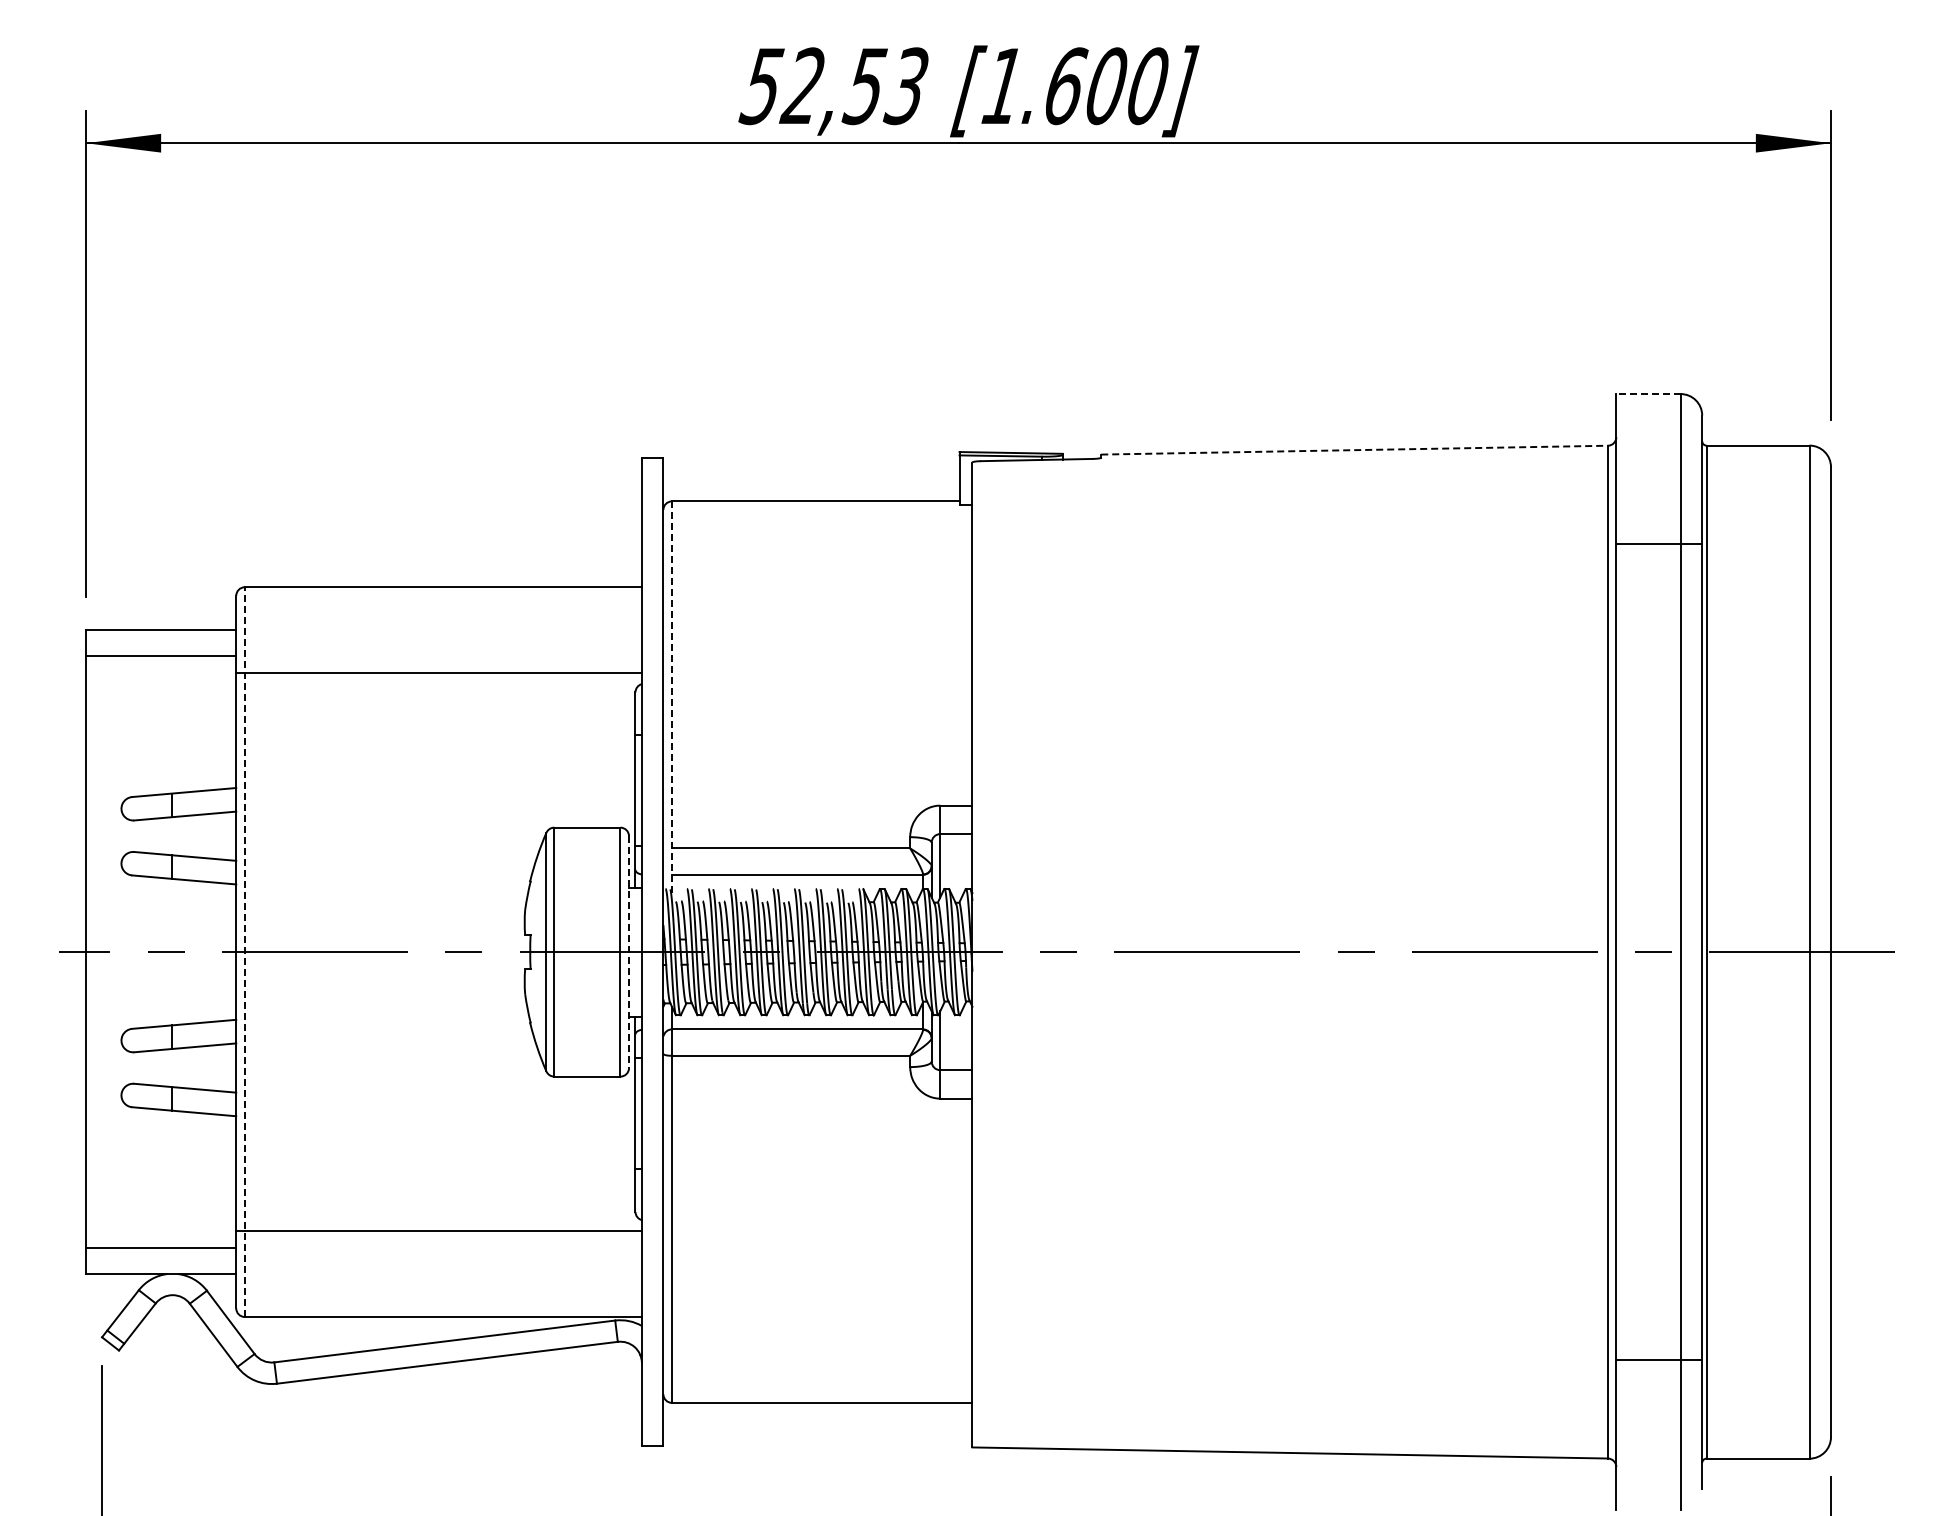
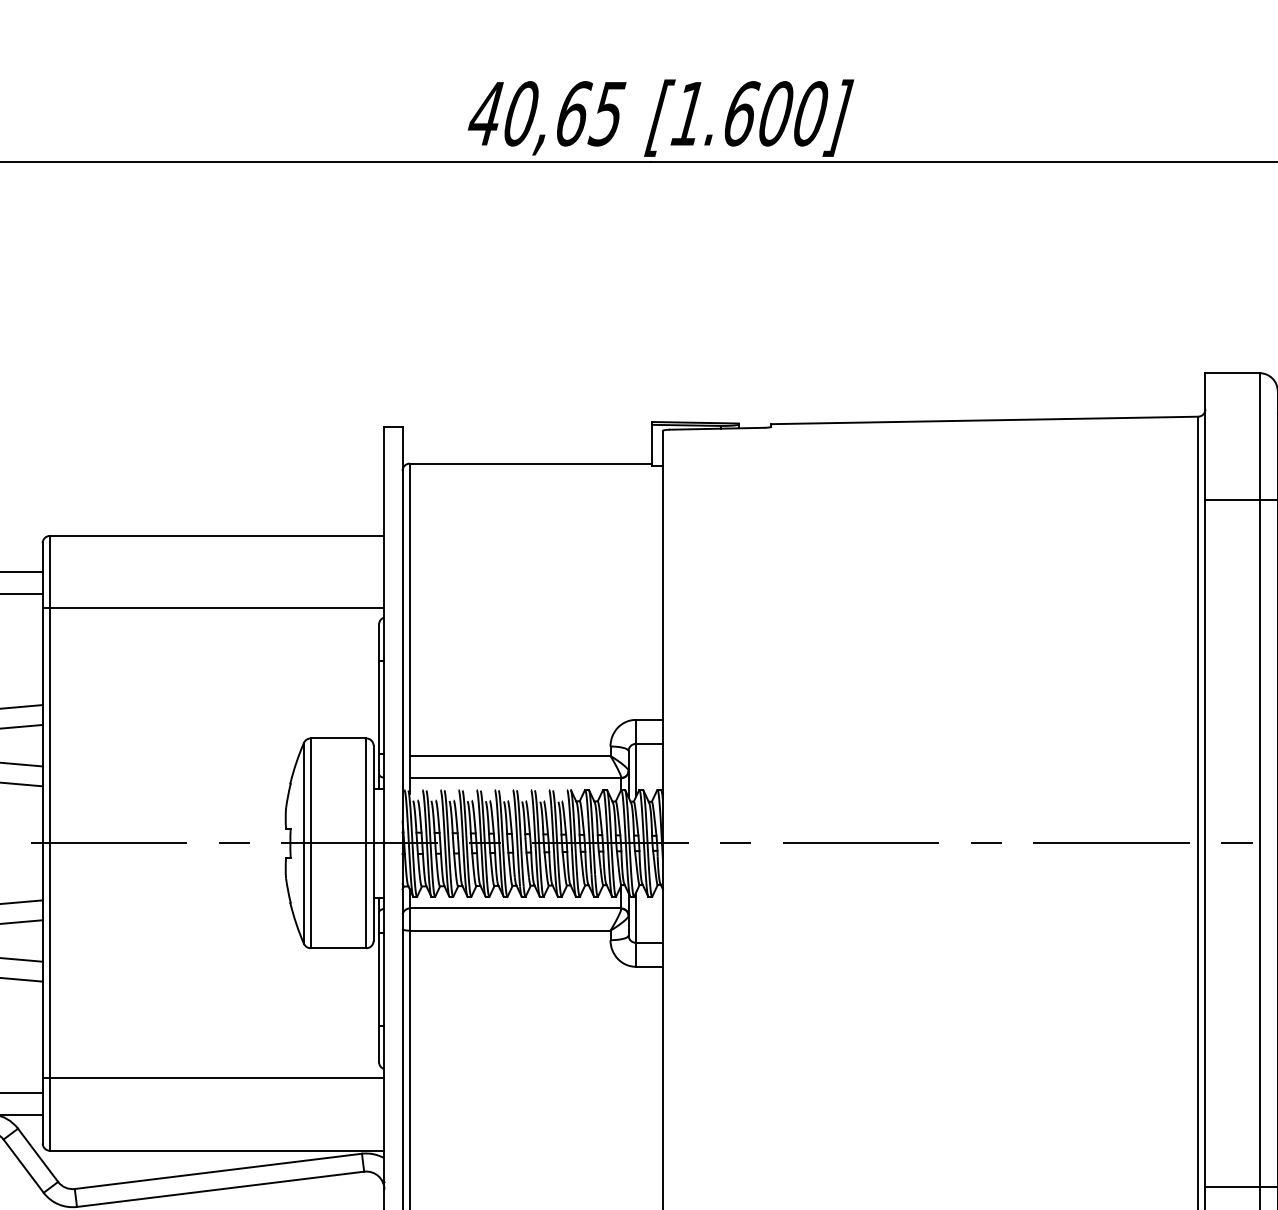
text: (833, 86) -> (545, 114), 52,53 -> 40,65
line: (1648, 394) -> (1232, 373), dashed -> solid
line: (1355, 450) -> (985, 420), dashed -> solid
line: (671, 697) -> (409, 628), dashed -> solid
line: (244, 952) -> (49, 843), dashed -> solid
line: (629, 952) -> (374, 843), dashed -> solid

